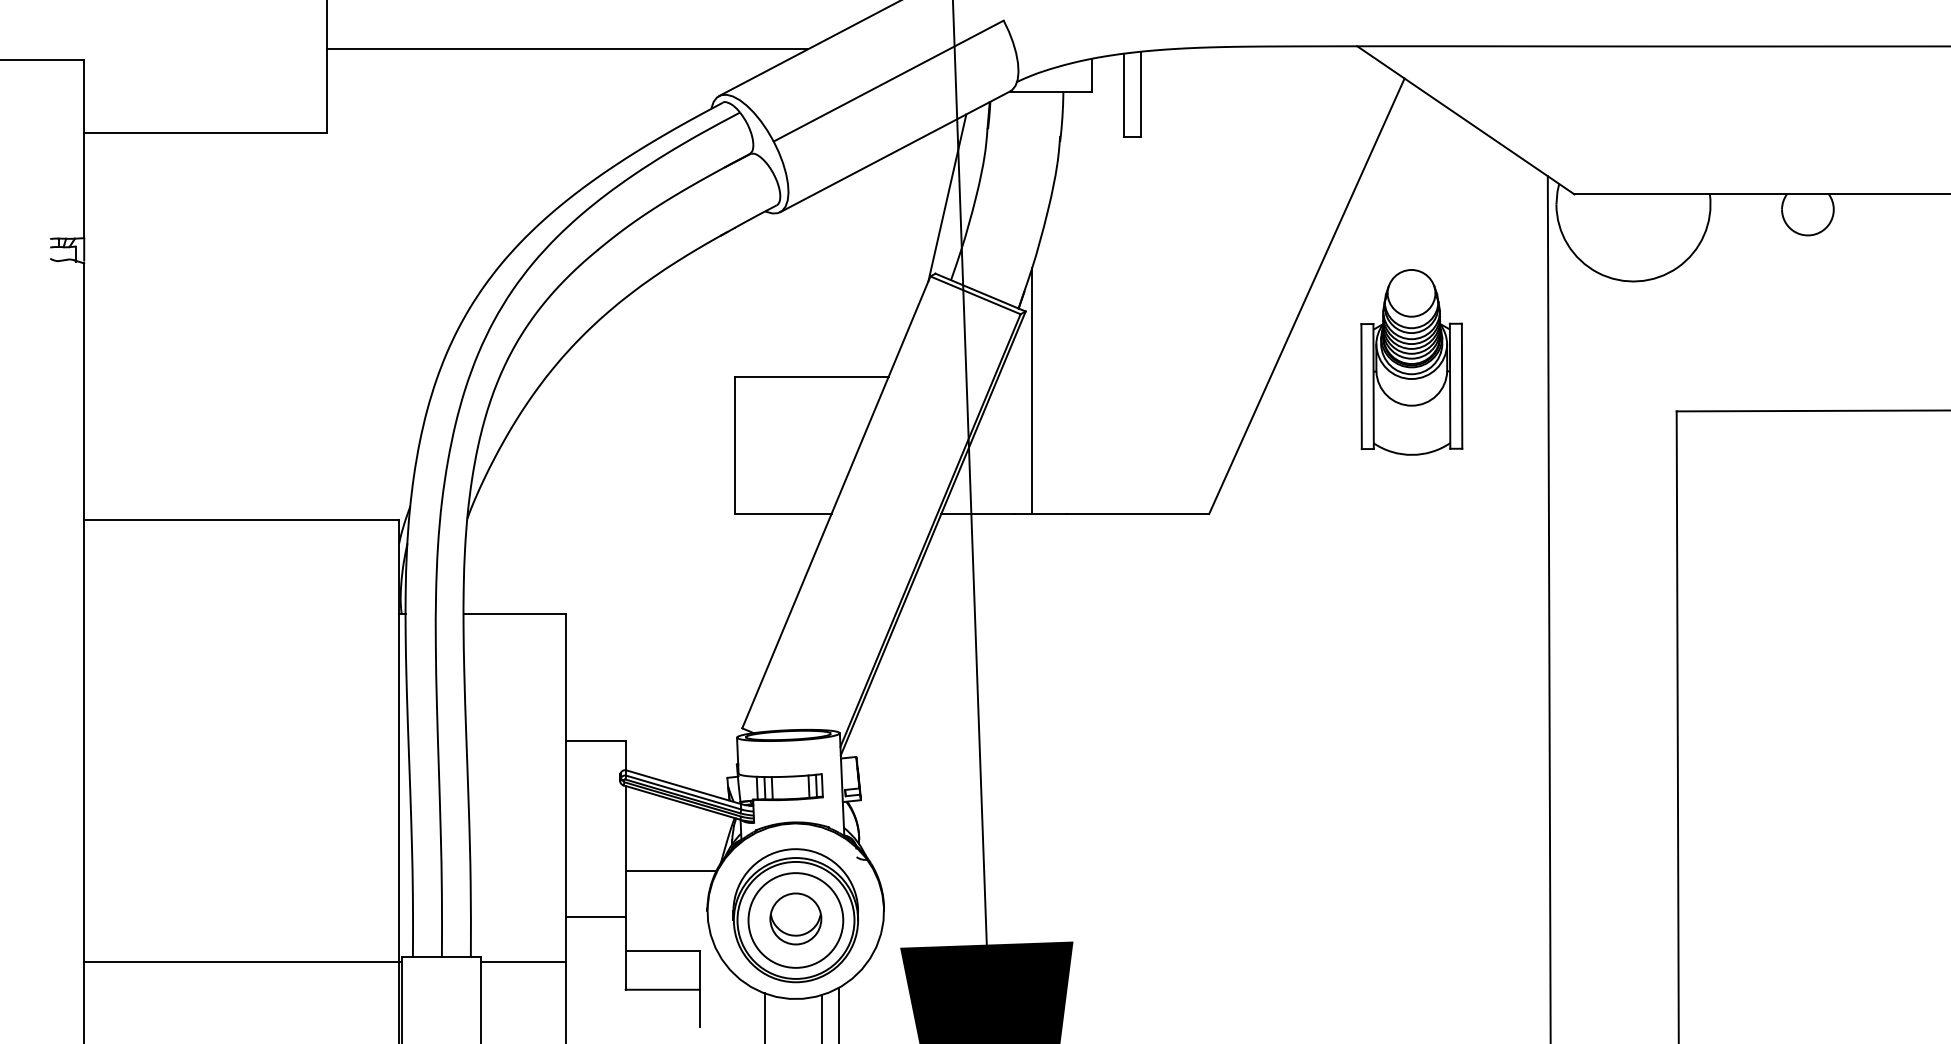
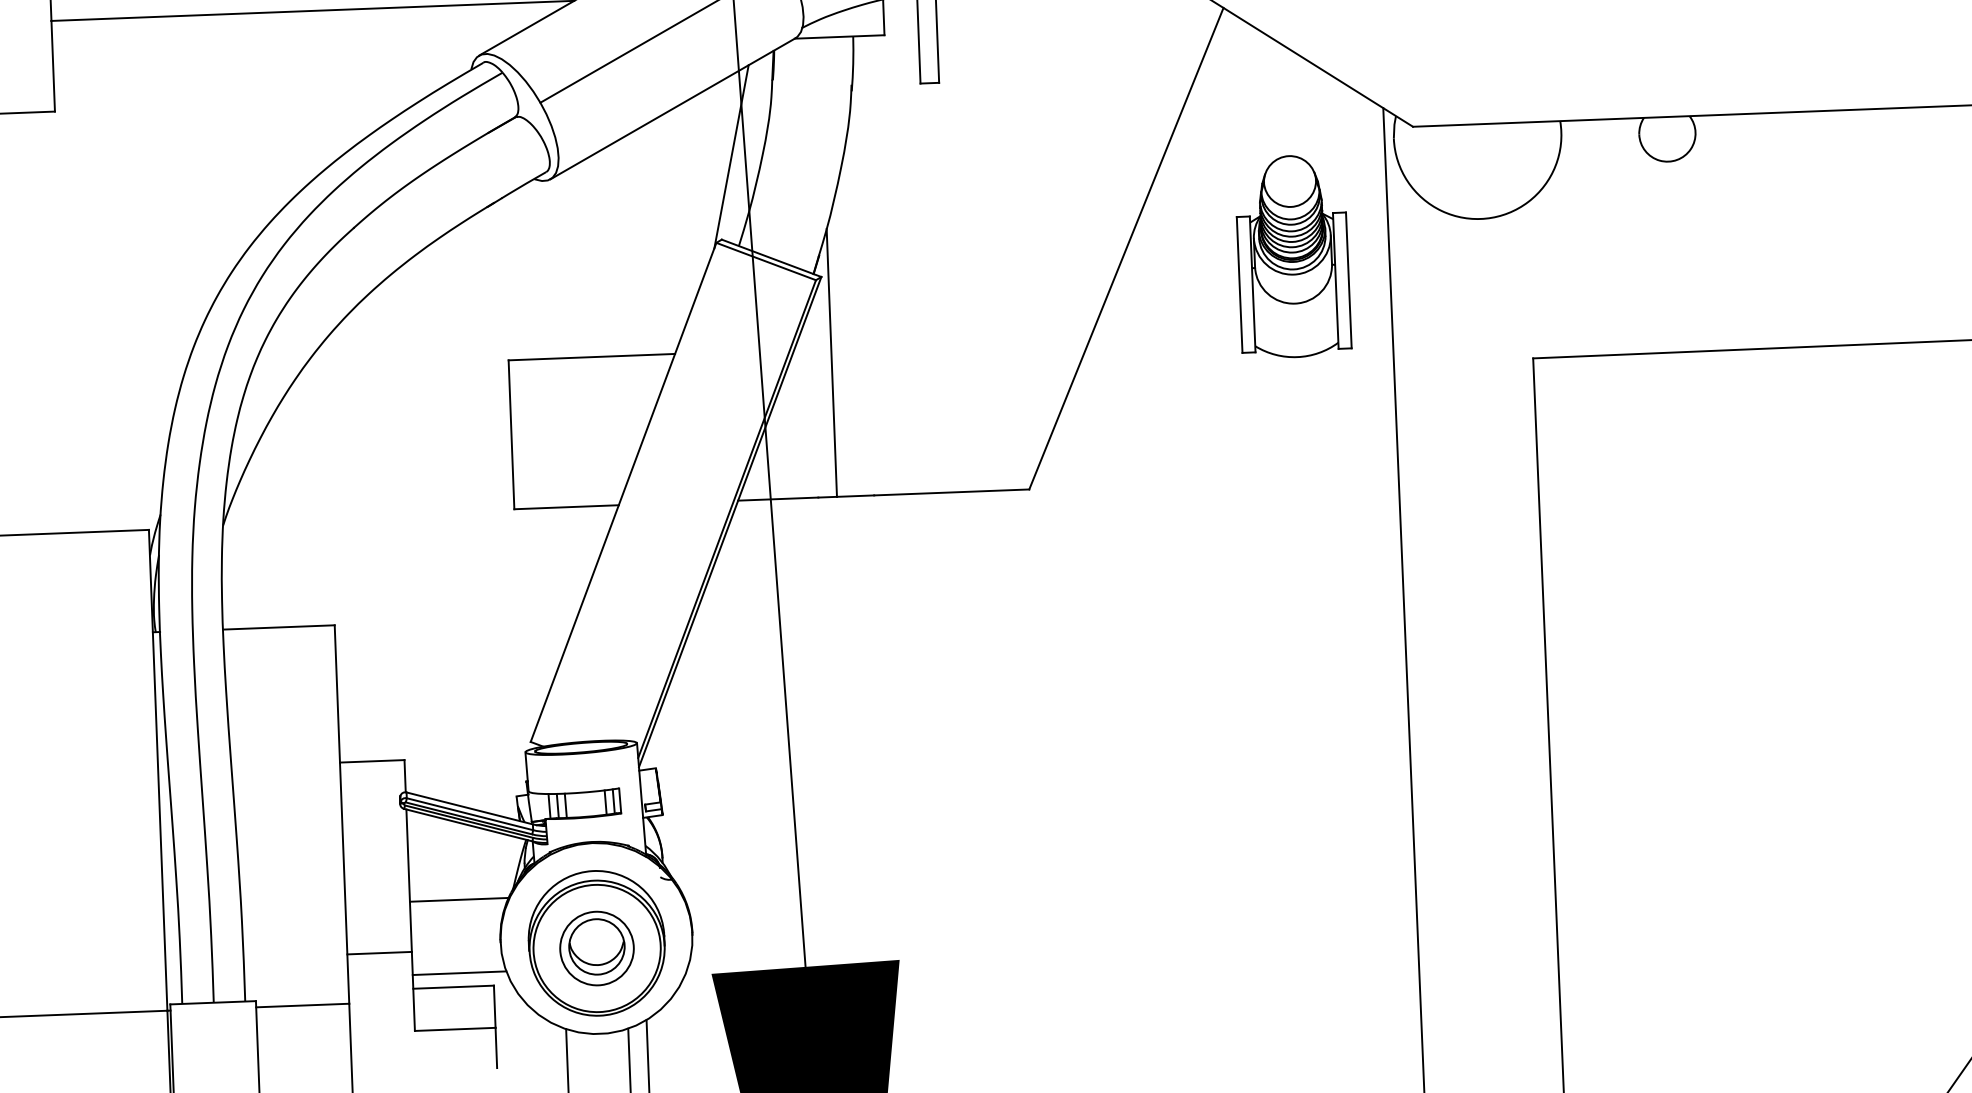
part: (1411, 362) -> (1292, 256), moved
circle: (795, 920) -> (596, 948), size x0.71
line: (668, 938) -> (459, 973), added

